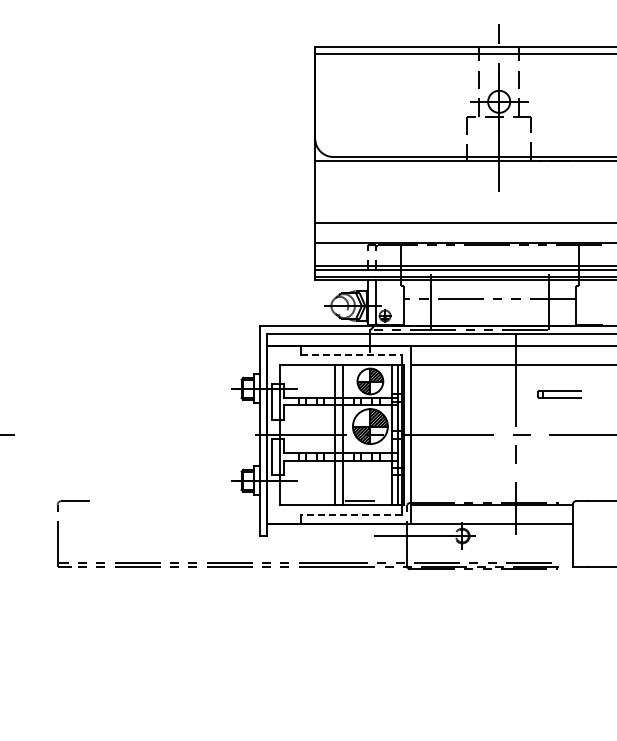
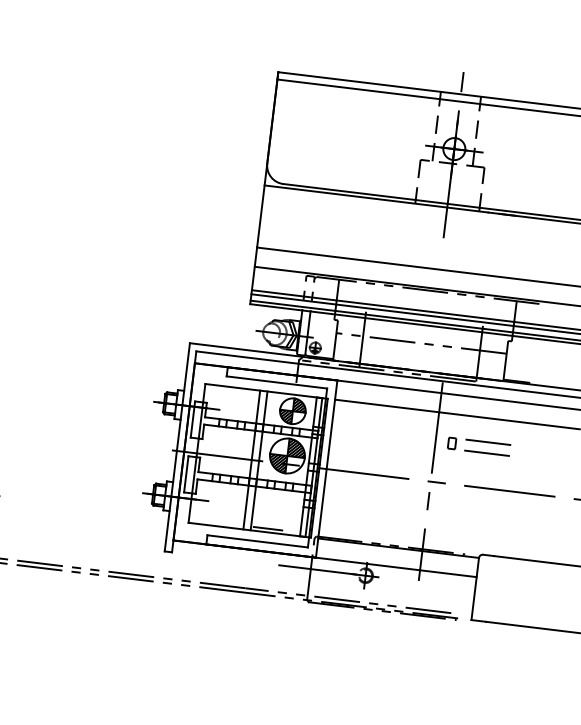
line: (351, 354) -> (277, 382), dashed -> solid
part: (559, 394) -> (479, 446), size x1.43
line: (351, 514) -> (258, 541), dashed -> solid

